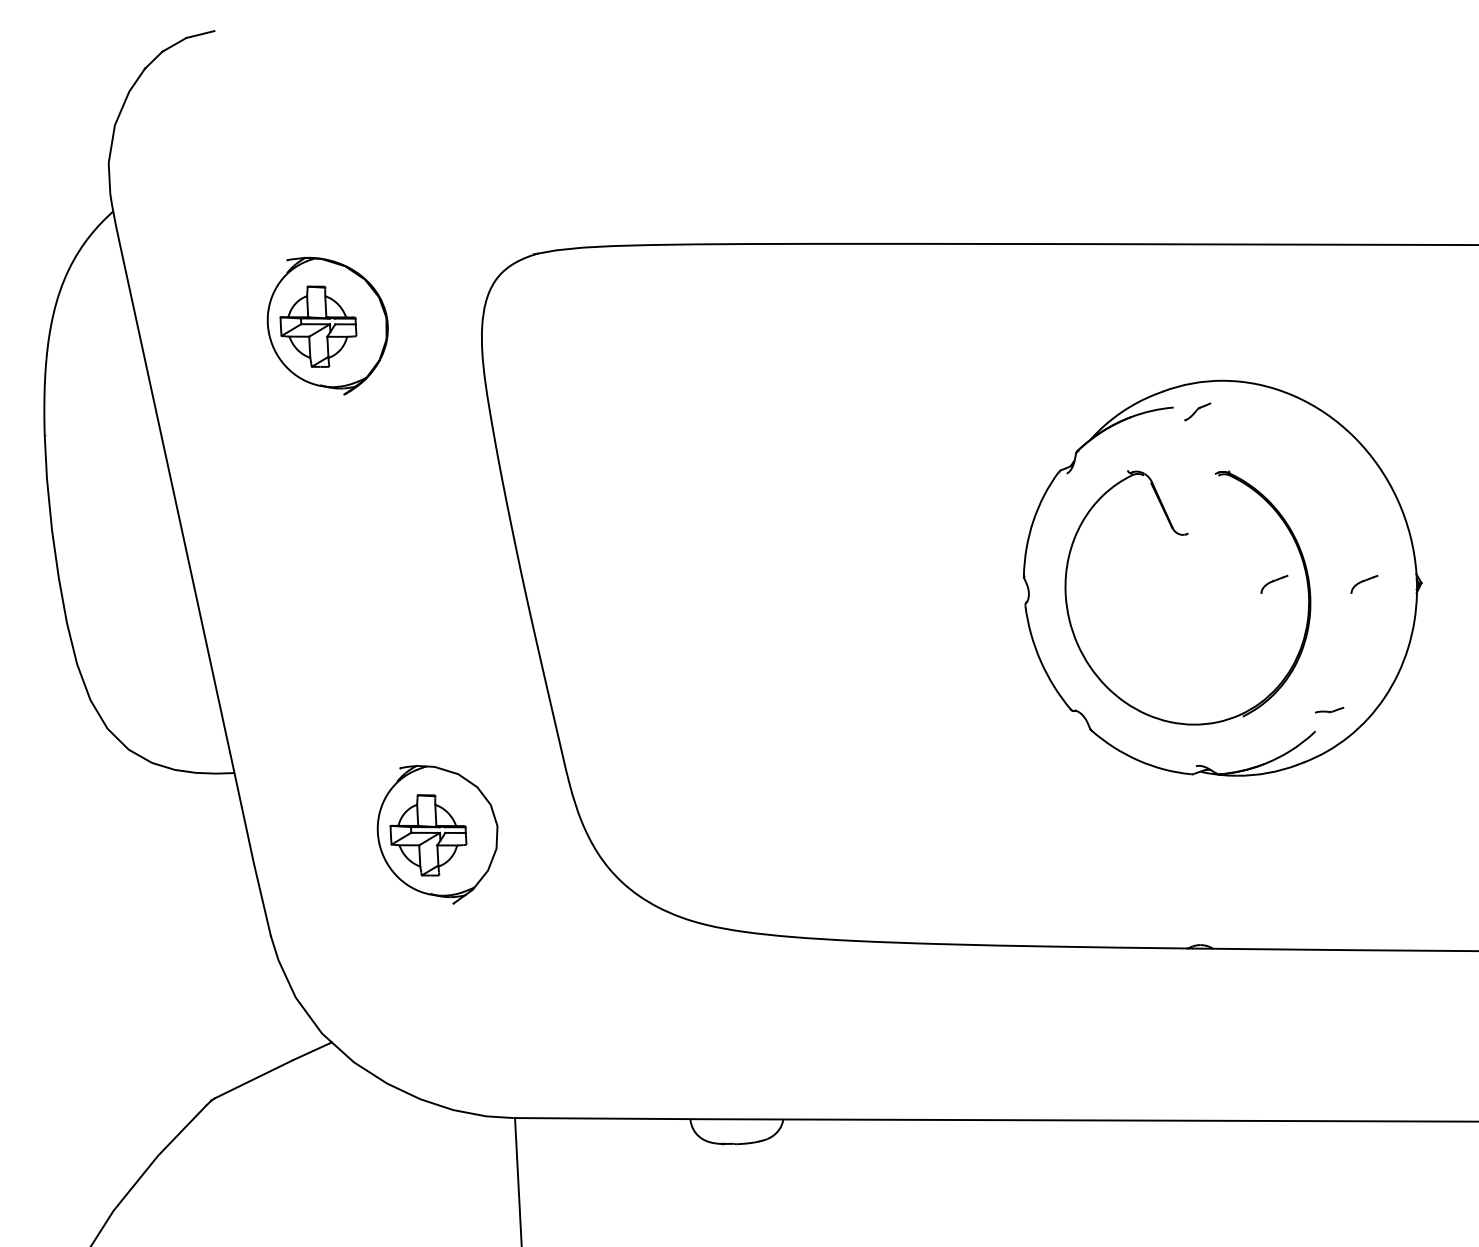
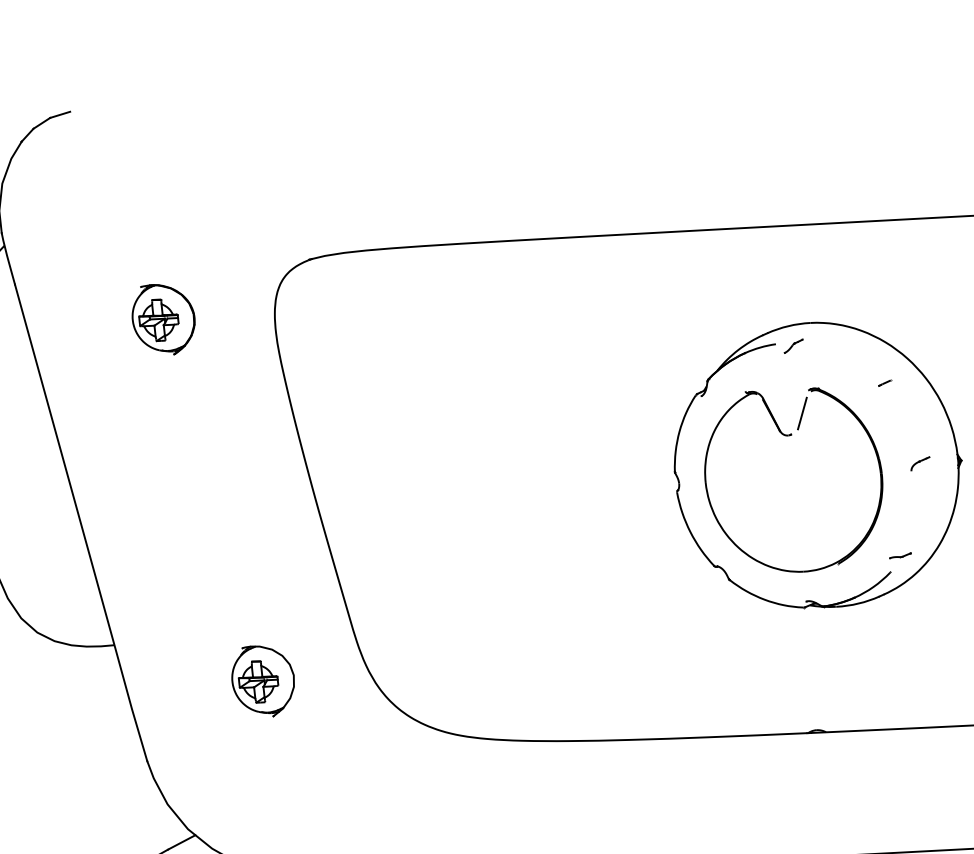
part: (327, 326) -> (163, 319), size x0.71
line: (1321, 470) -> (884, 383), added
line: (1204, 505) -> (802, 413), added
part: (1274, 583) -> (855, 466), removed
part: (437, 834) -> (263, 681), size x0.71

